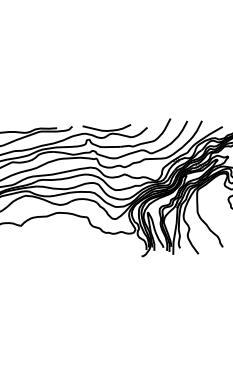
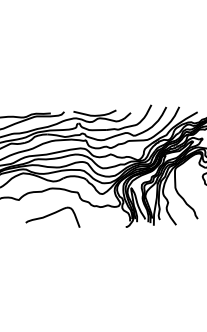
part: (59, 245) -> (52, 217), added

